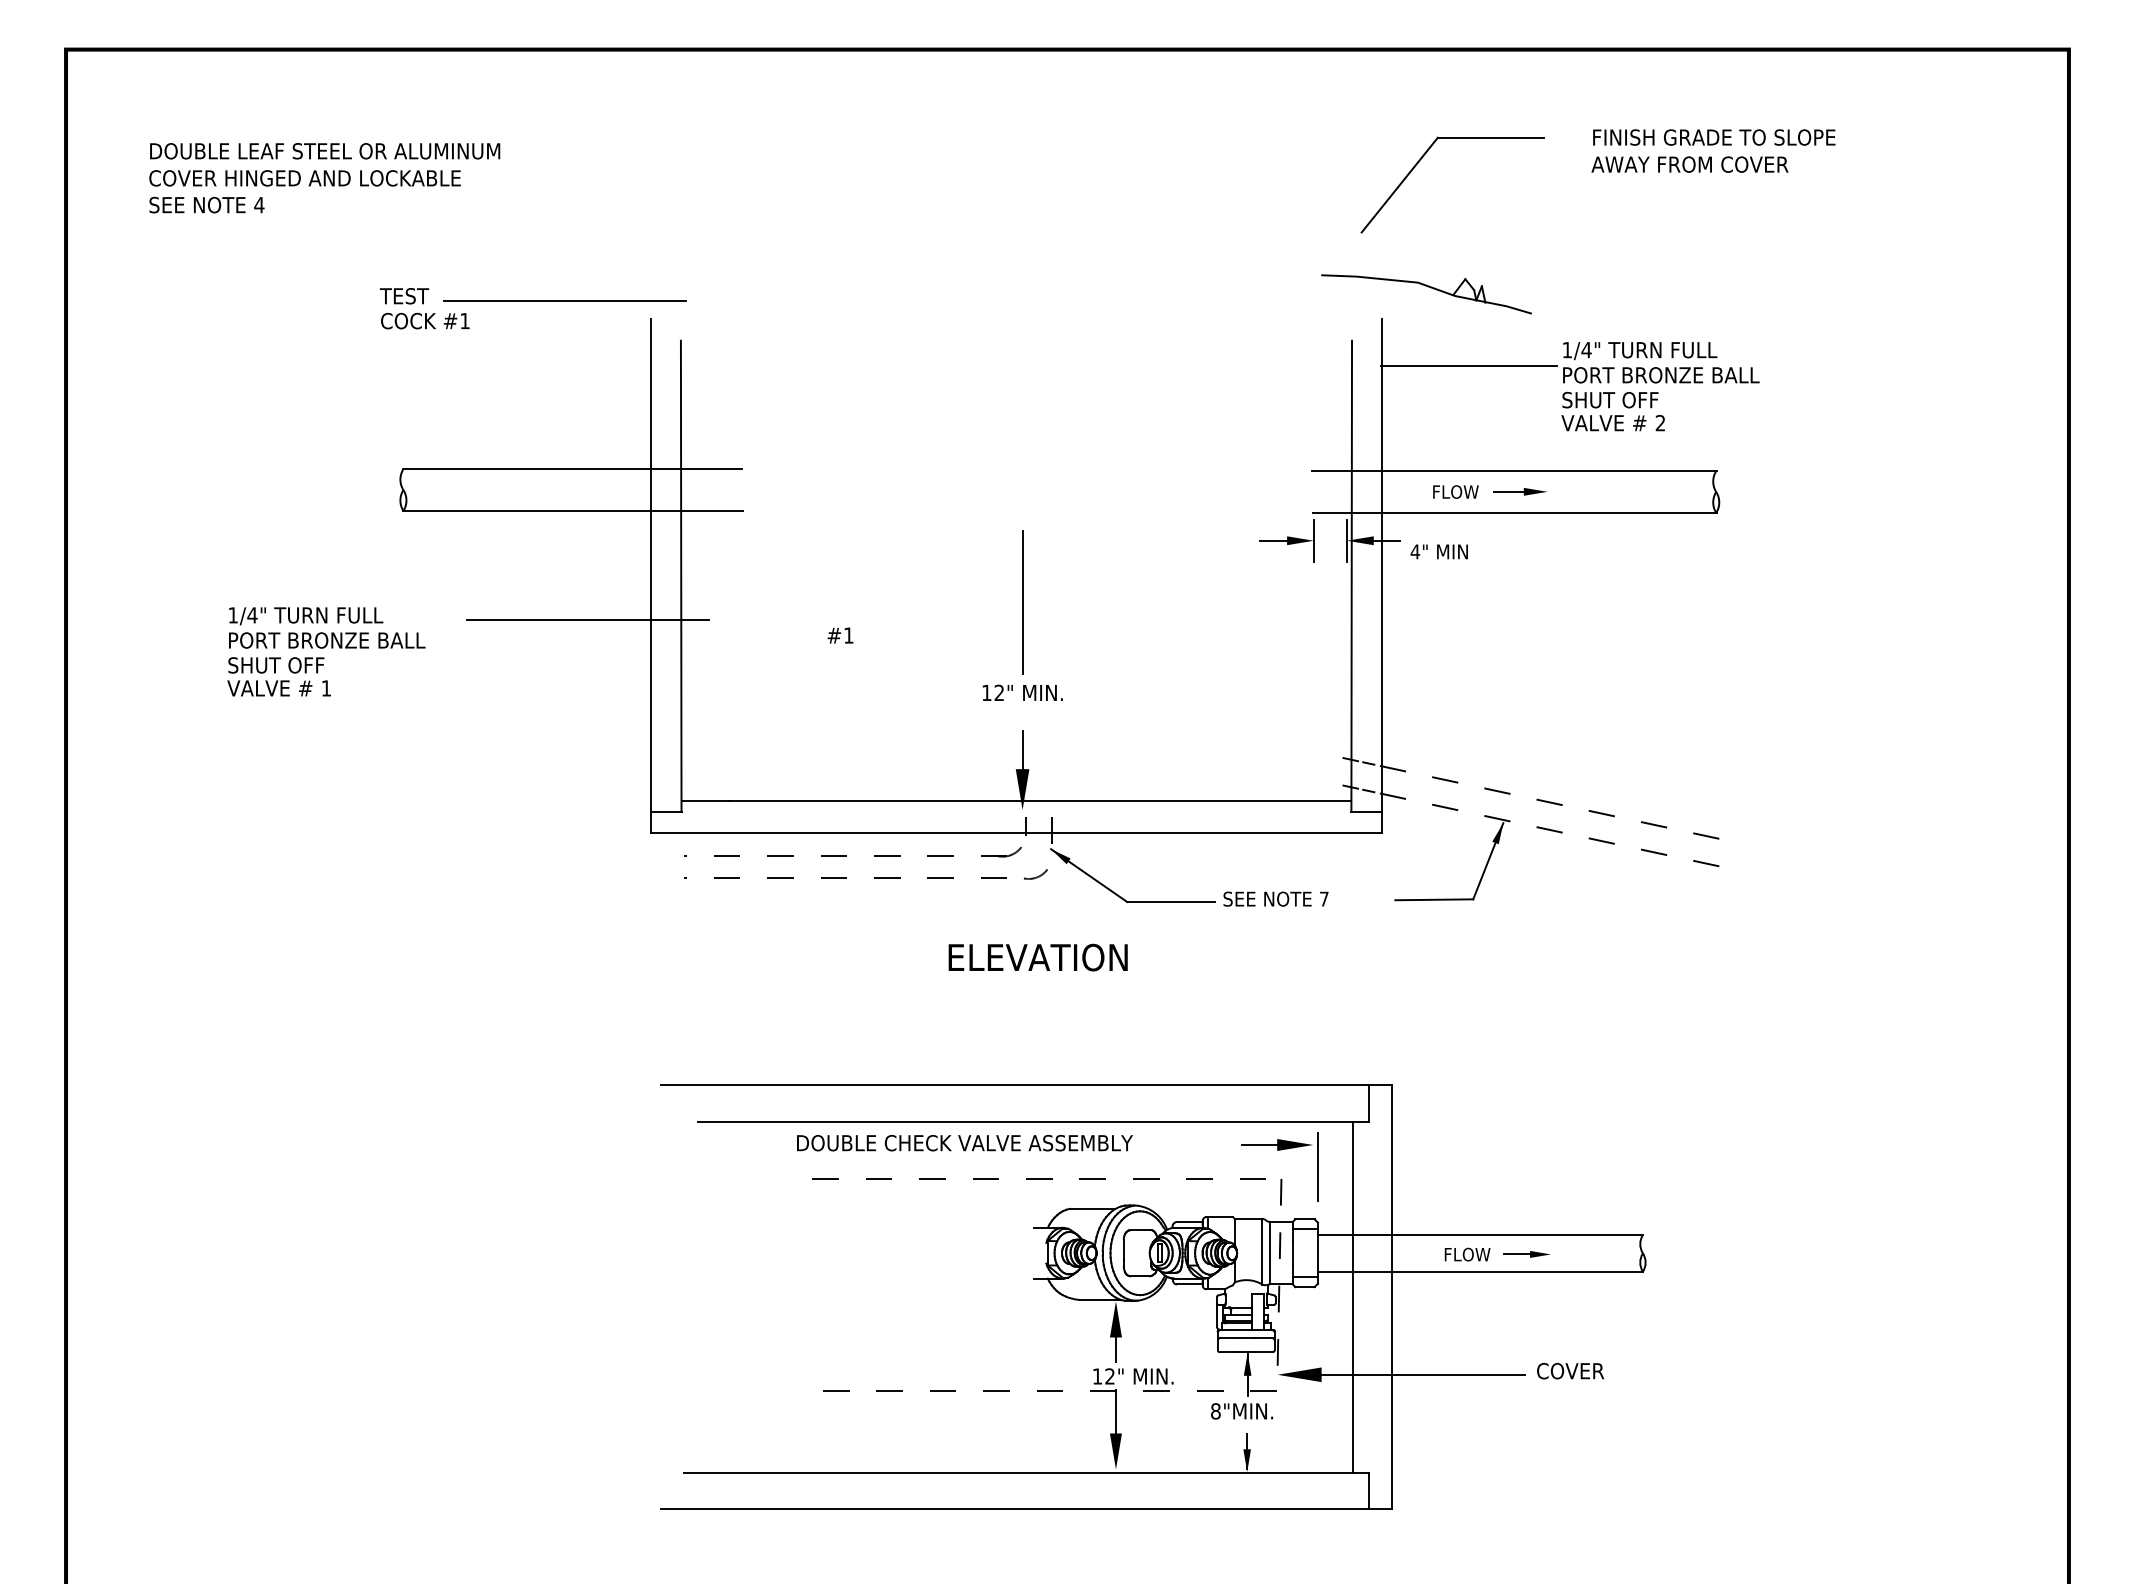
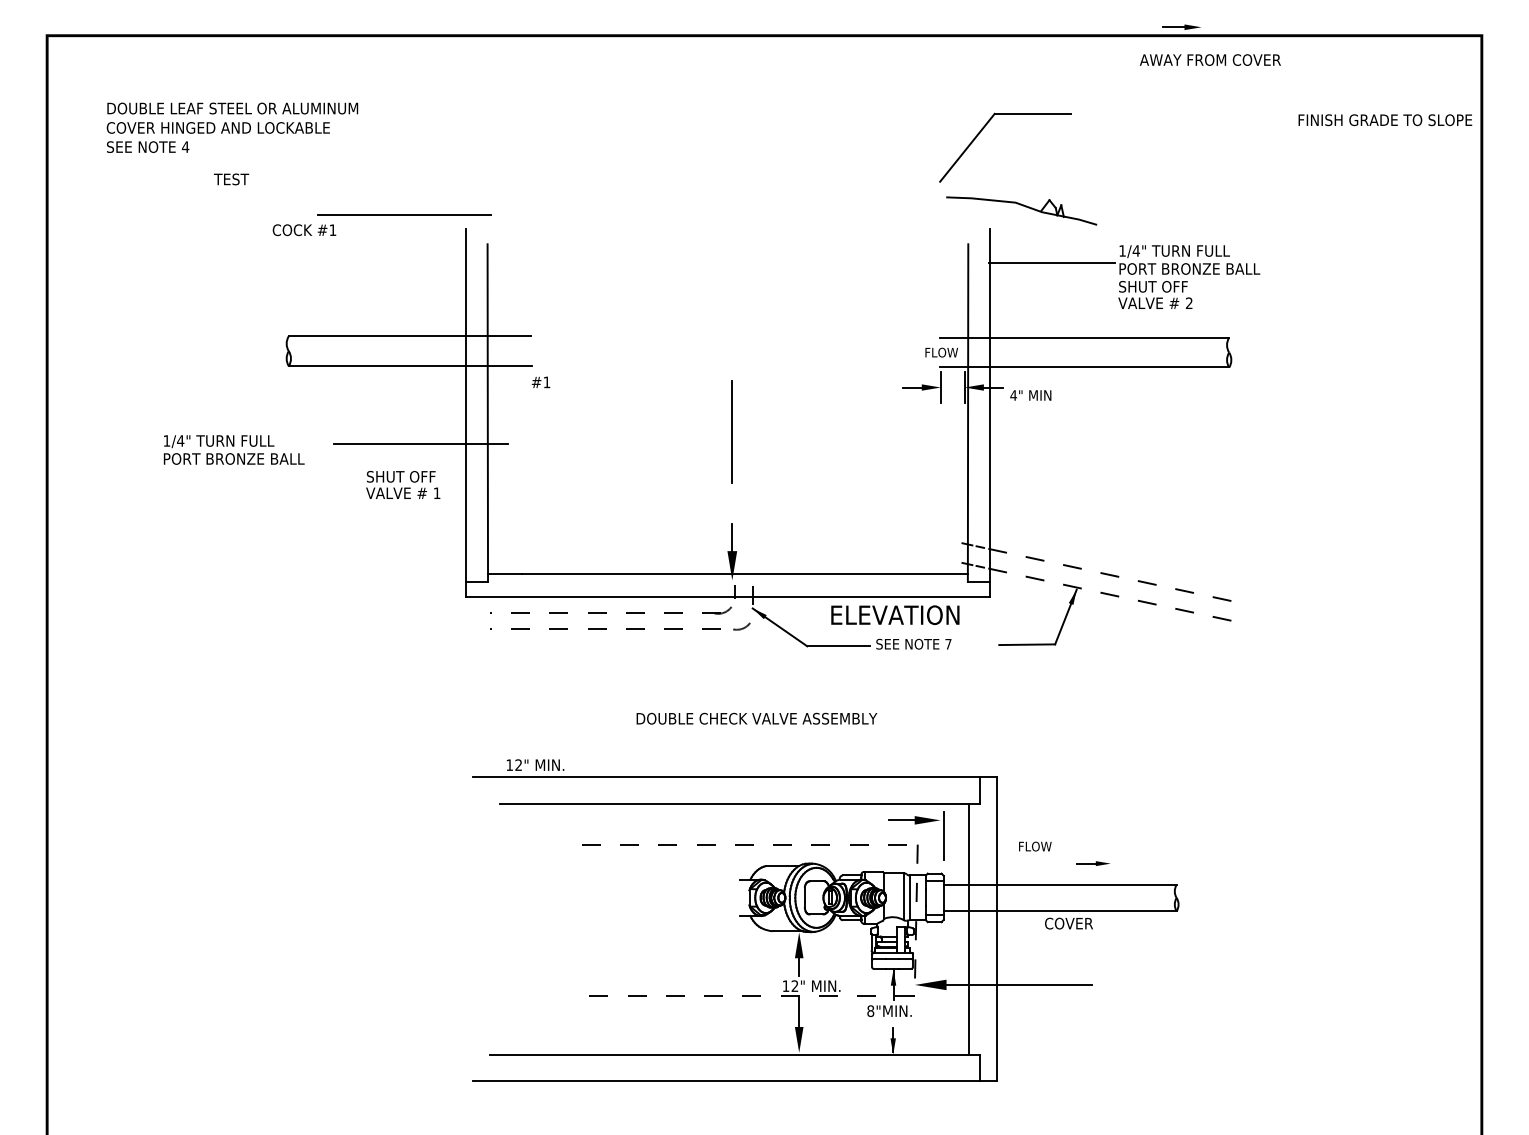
text: (1714, 137) -> (1385, 120), moved
part: (1423, 157) -> (984, 128), moved
text: (1689, 164) -> (1210, 60), moved
text: (404, 296) -> (231, 179), moved
text: (1455, 491) -> (941, 352), moved
part: (1519, 491) -> (1181, 27), moved
text: (840, 635) -> (541, 382), moved
text: (278, 676) -> (402, 484), moved
text: (1022, 692) -> (535, 764), moved
text: (1037, 957) -> (894, 615), moved
text: (964, 1143) -> (756, 718), moved
text: (1467, 1254) -> (1035, 846), moved
part: (1526, 1254) -> (1093, 863), moved
text: (1570, 1371) -> (1068, 923), moved

